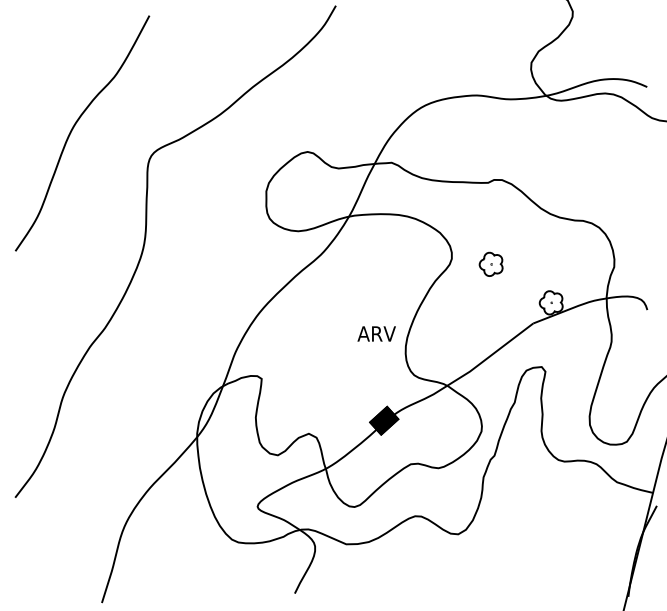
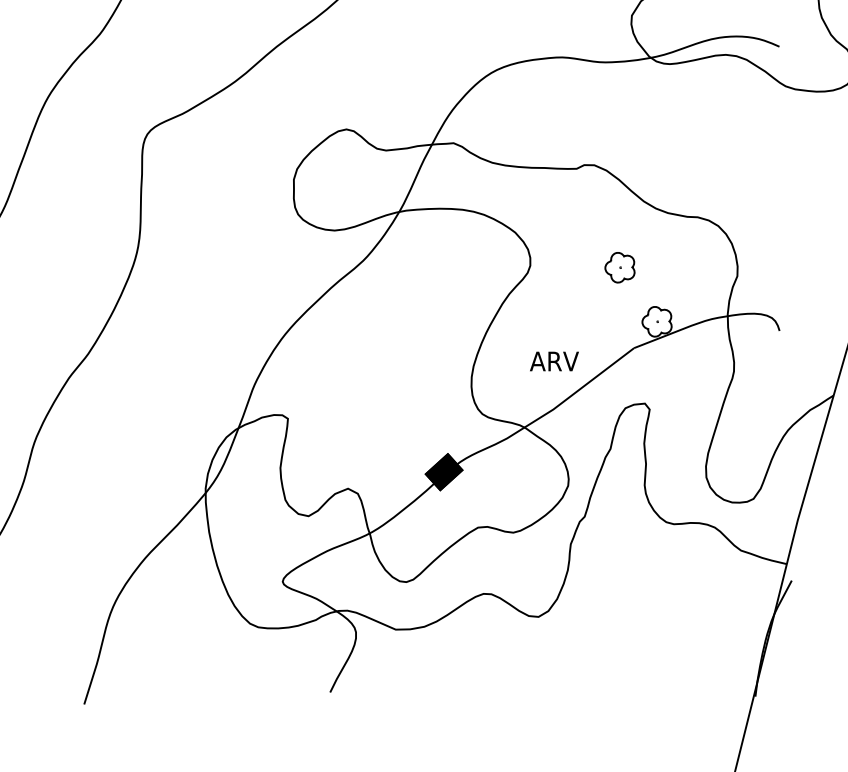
part: (490, 263) -> (619, 266), moved
text: (376, 333) -> (554, 360), moved

